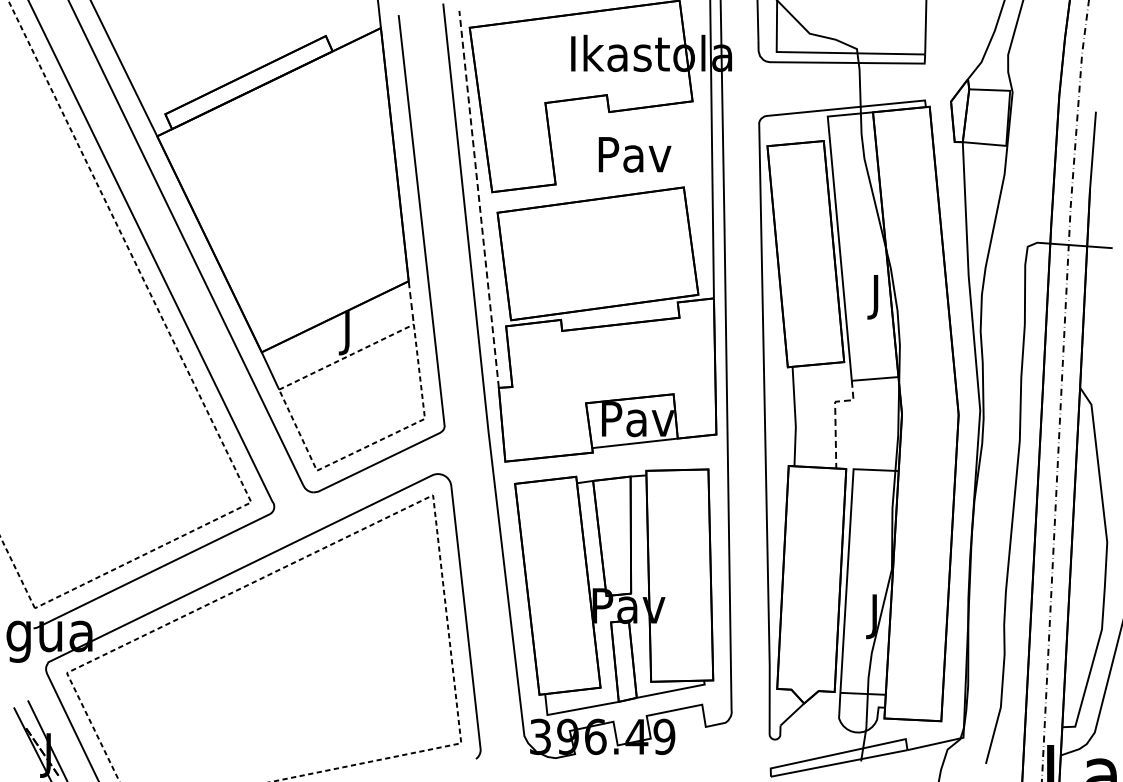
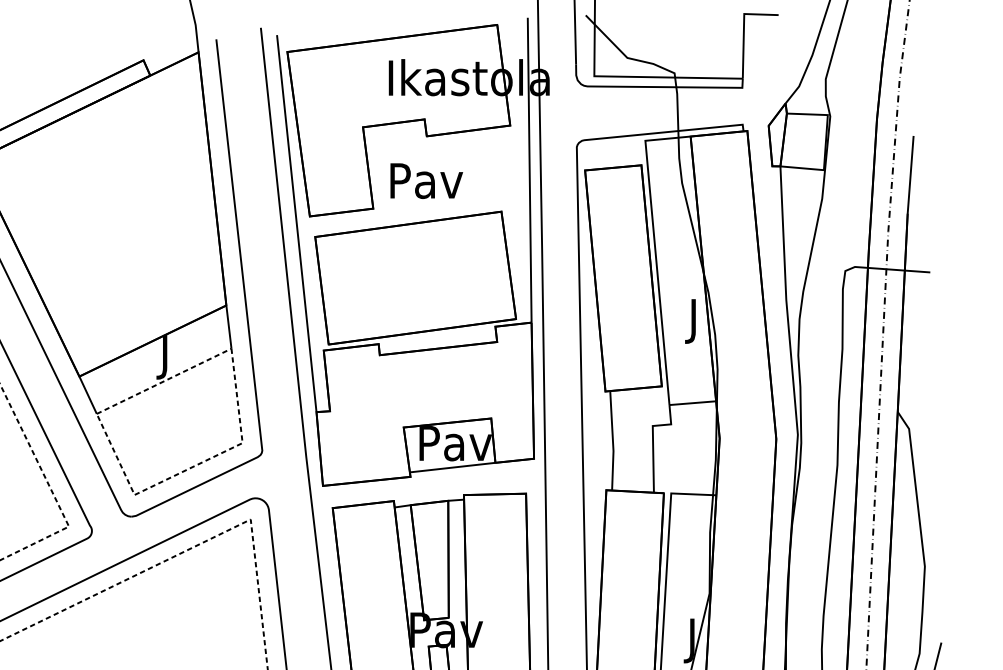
text: (634, 154) -> (426, 180), moved
line: (479, 199) -> (297, 223), dashed -> solid
line: (411, 302) -> (229, 326), dashed -> solid
line: (835, 414) -> (653, 438), dashed -> solid

